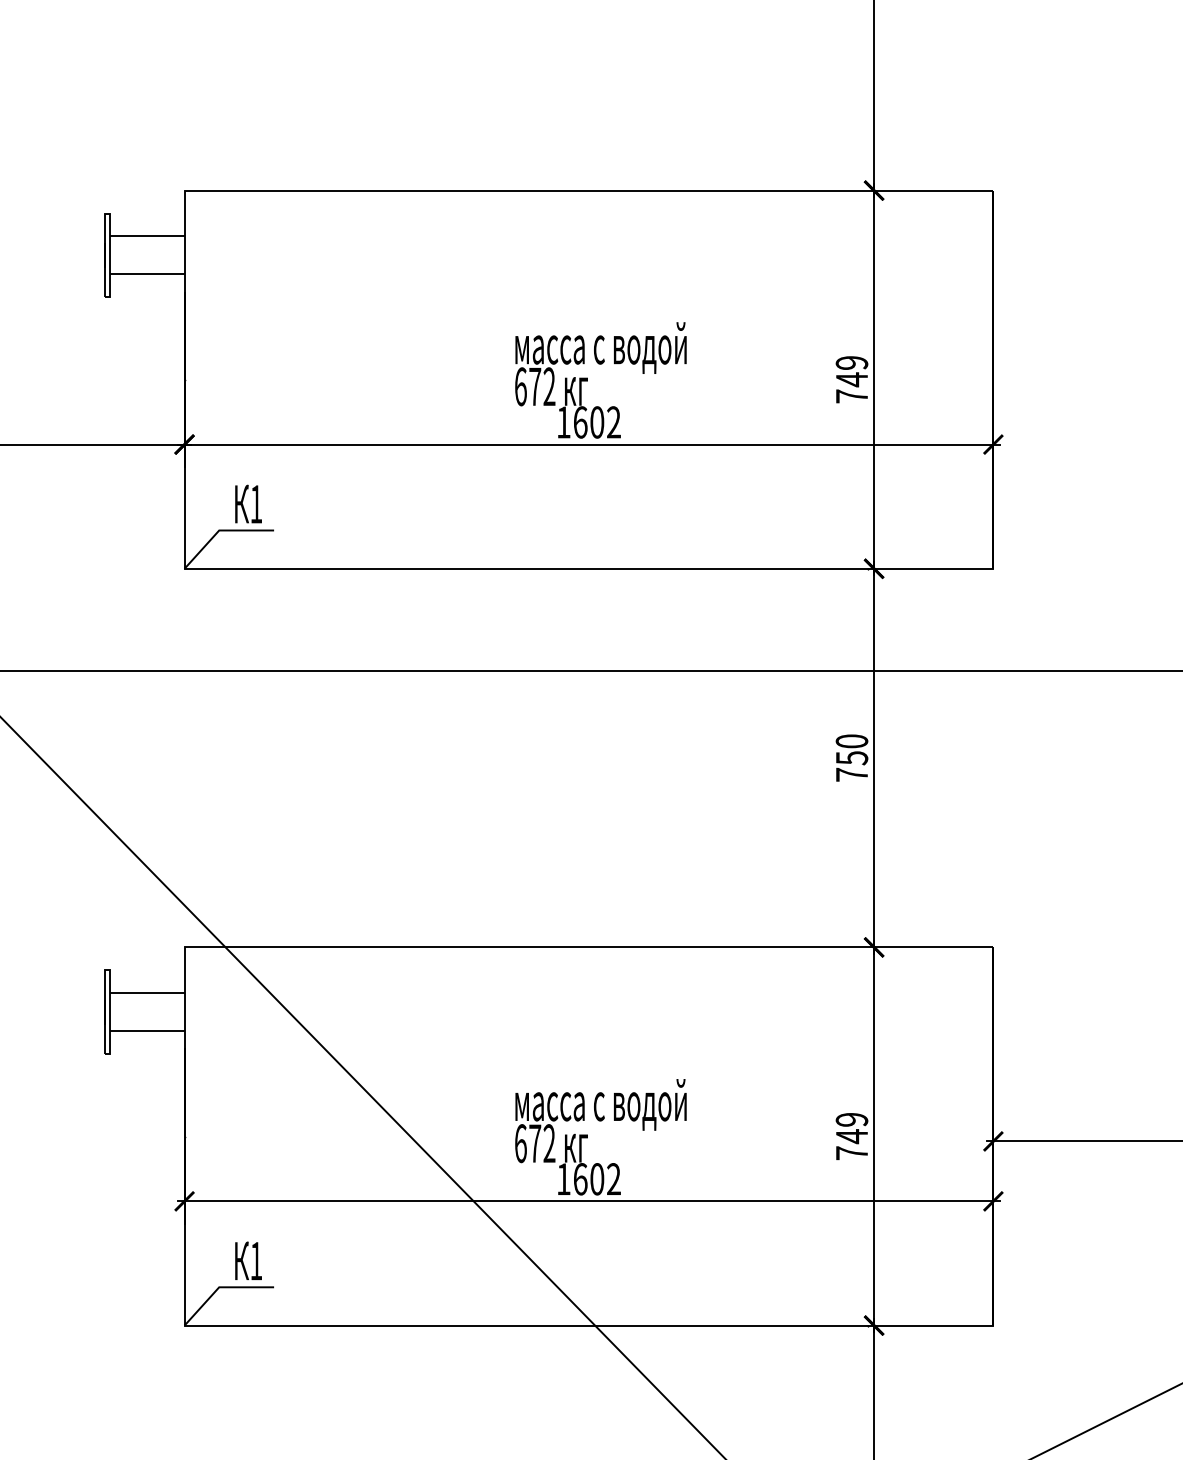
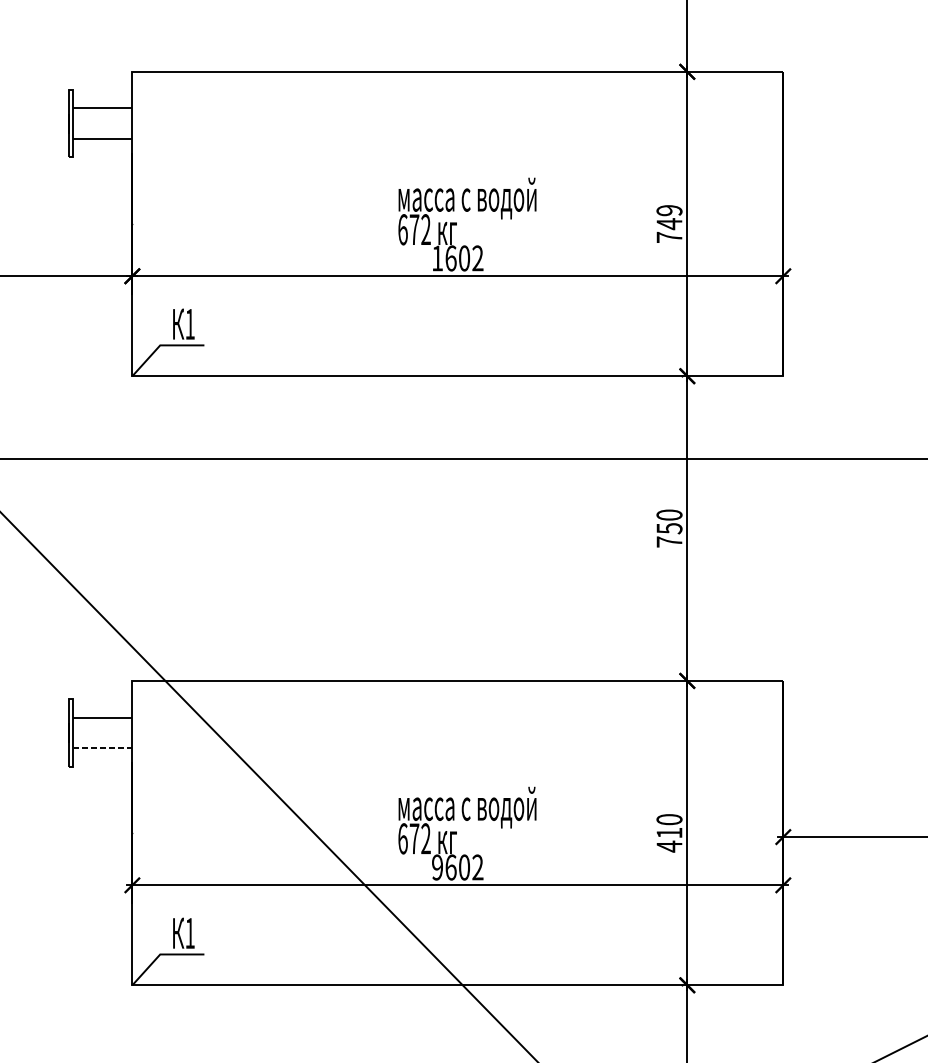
line: (146, 1031) -> (101, 748), solid -> dashed
text: (851, 1136) -> (669, 833), 749 -> 410
text: (563, 1179) -> (437, 867), 1602 -> 9602

